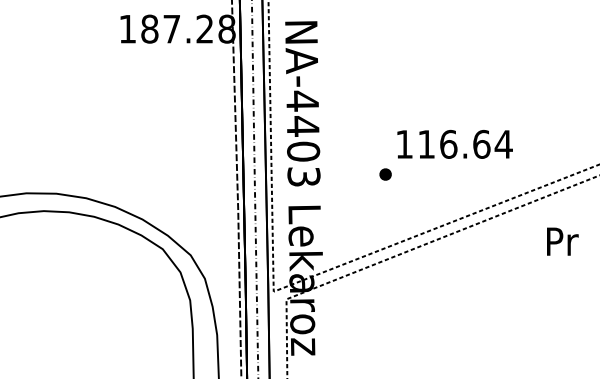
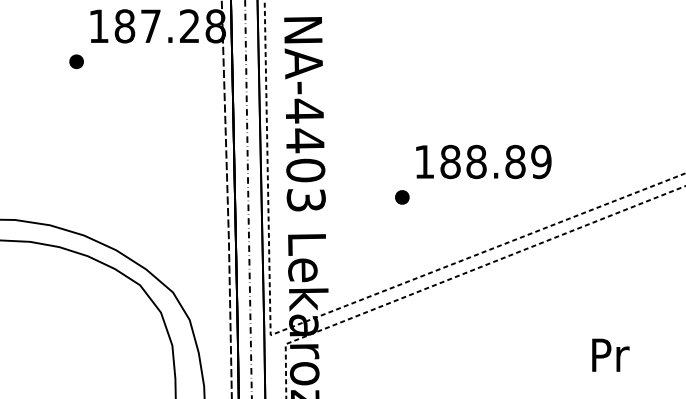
part: (108, 59) -> (76, 62), added
text: (465, 143) -> (496, 160), 116.64 -> 188.89
text: (562, 241) -> (610, 355), moved

